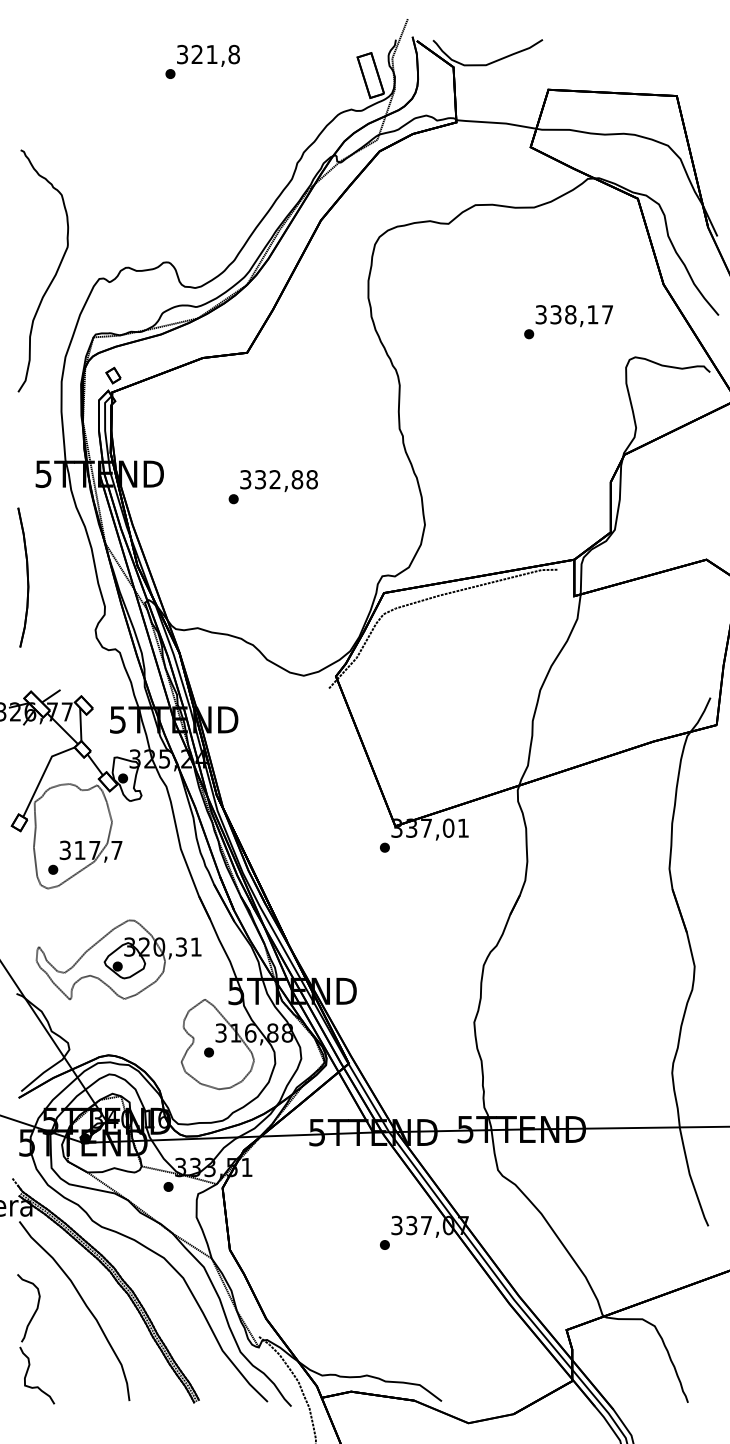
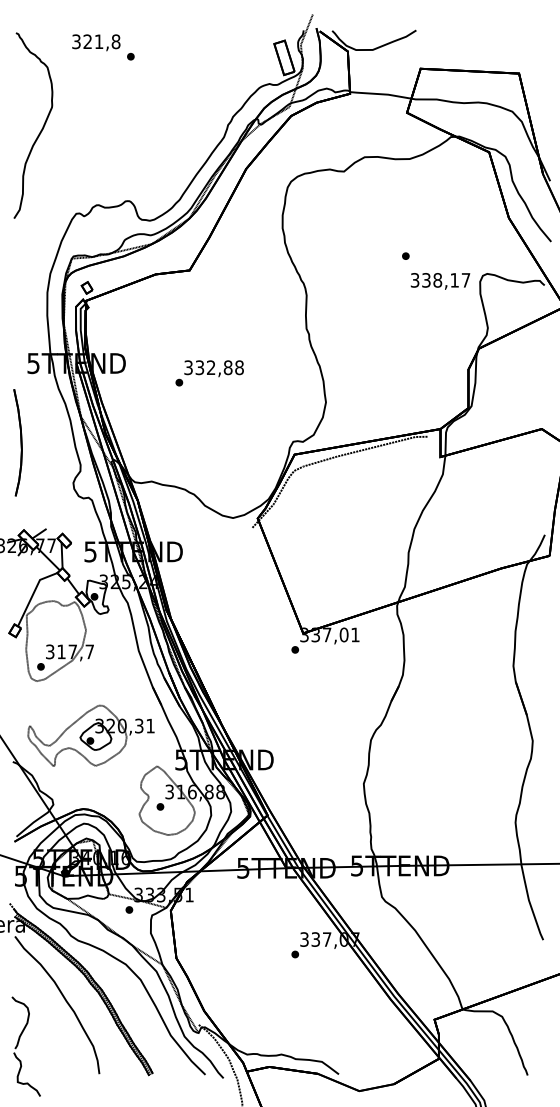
text: (208, 55) -> (96, 42), moved
curve: (53, 276) -> (41, 129), moved
text: (573, 316) -> (439, 281), moved
part: (26, 1334) -> (18, 1043), moved

